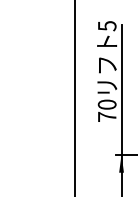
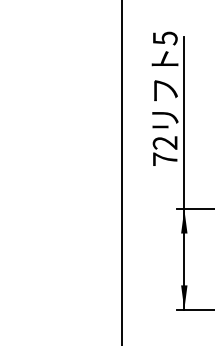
text: (106, 104) -> (164, 142), 70 -> 72

